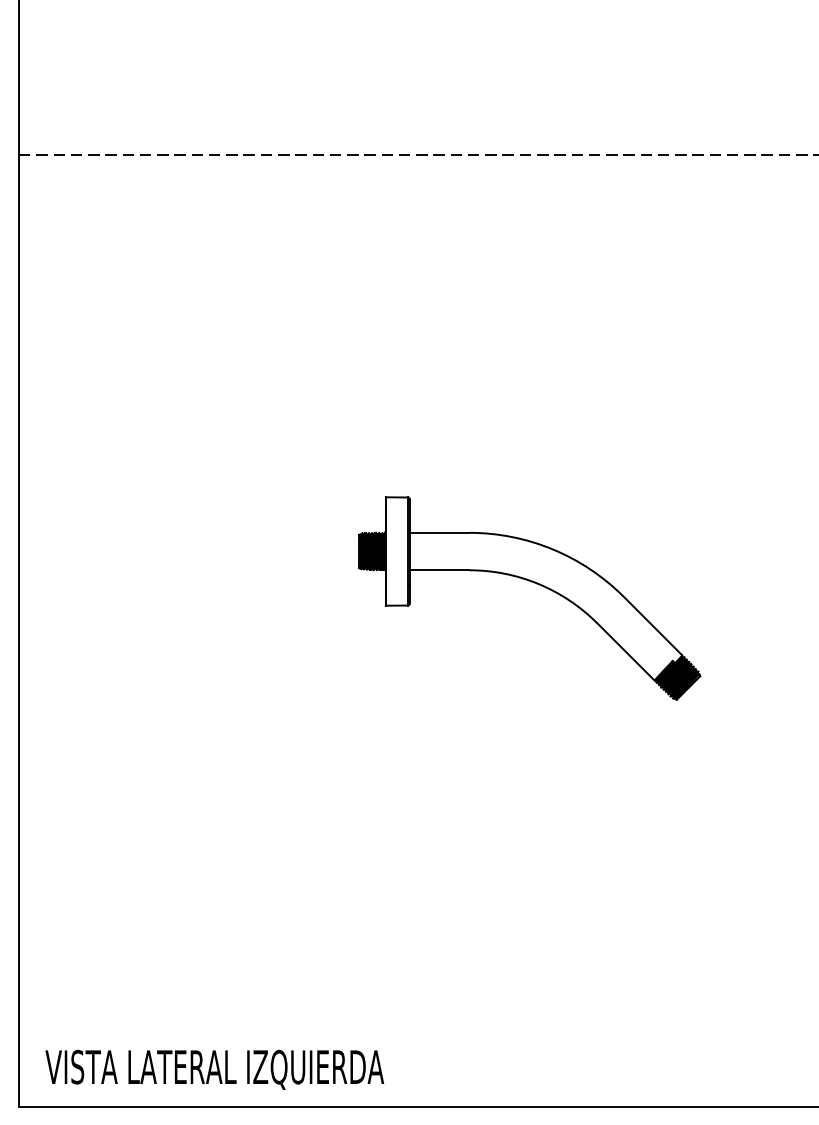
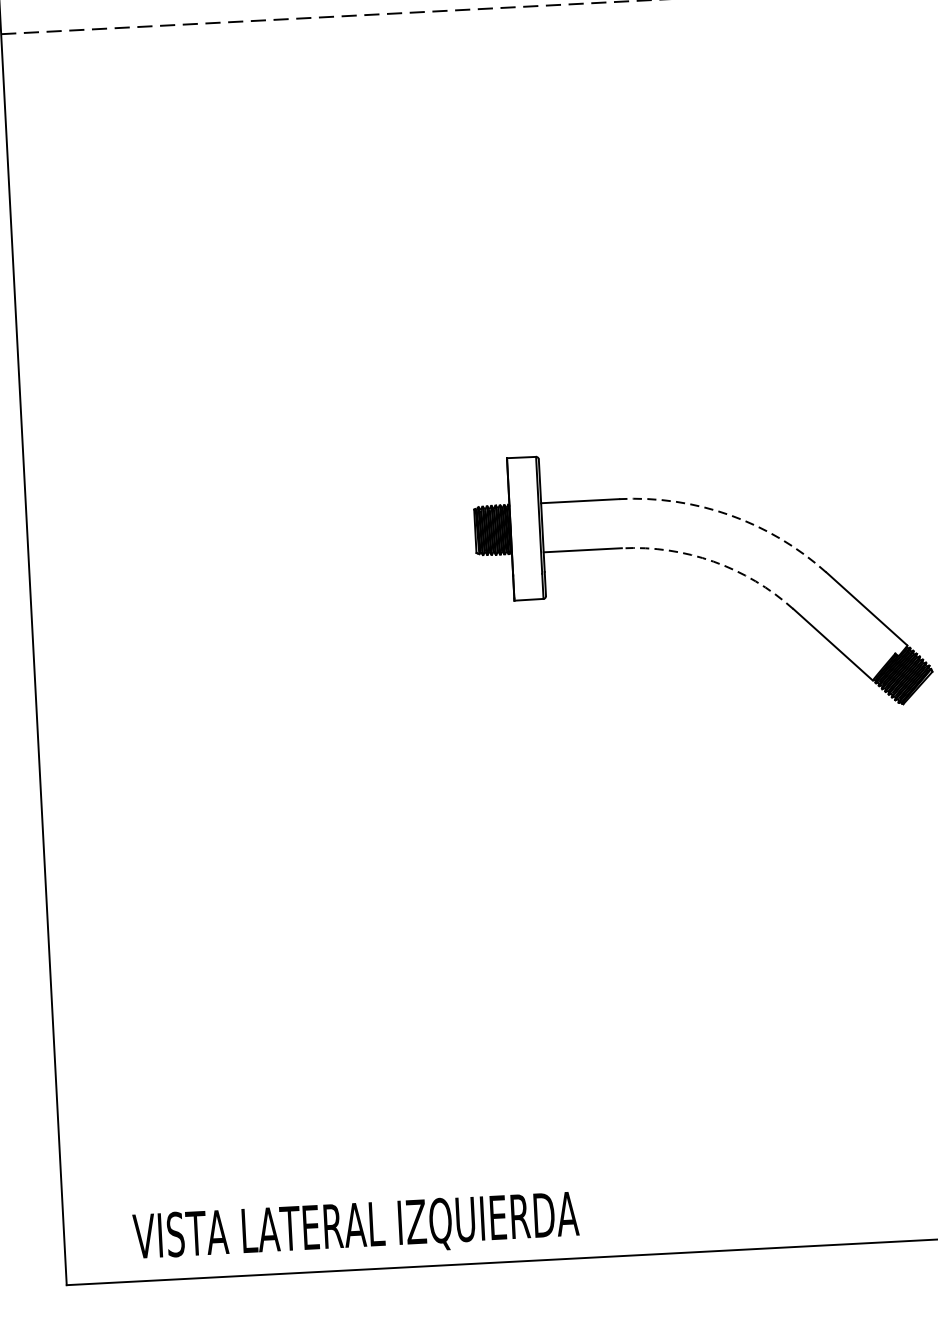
arc: (552, 549) -> (729, 515), solid -> dashed
arc: (538, 584) -> (713, 562), solid -> dashed
text: (214, 1069) -> (355, 1228), moved

